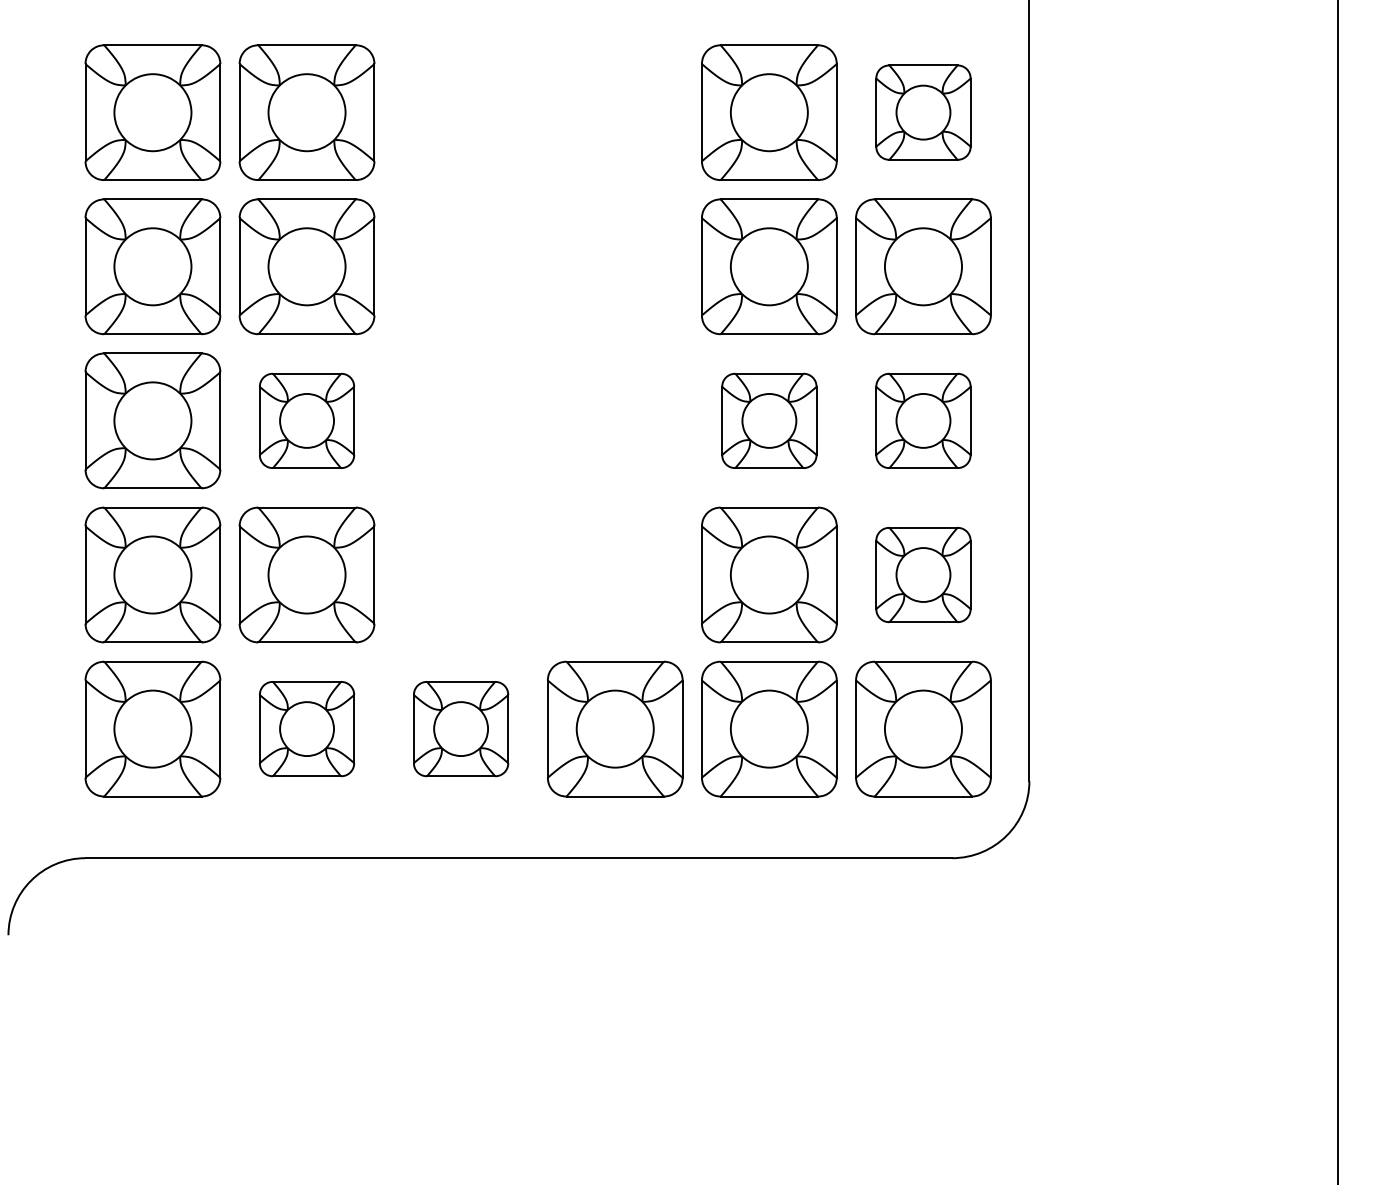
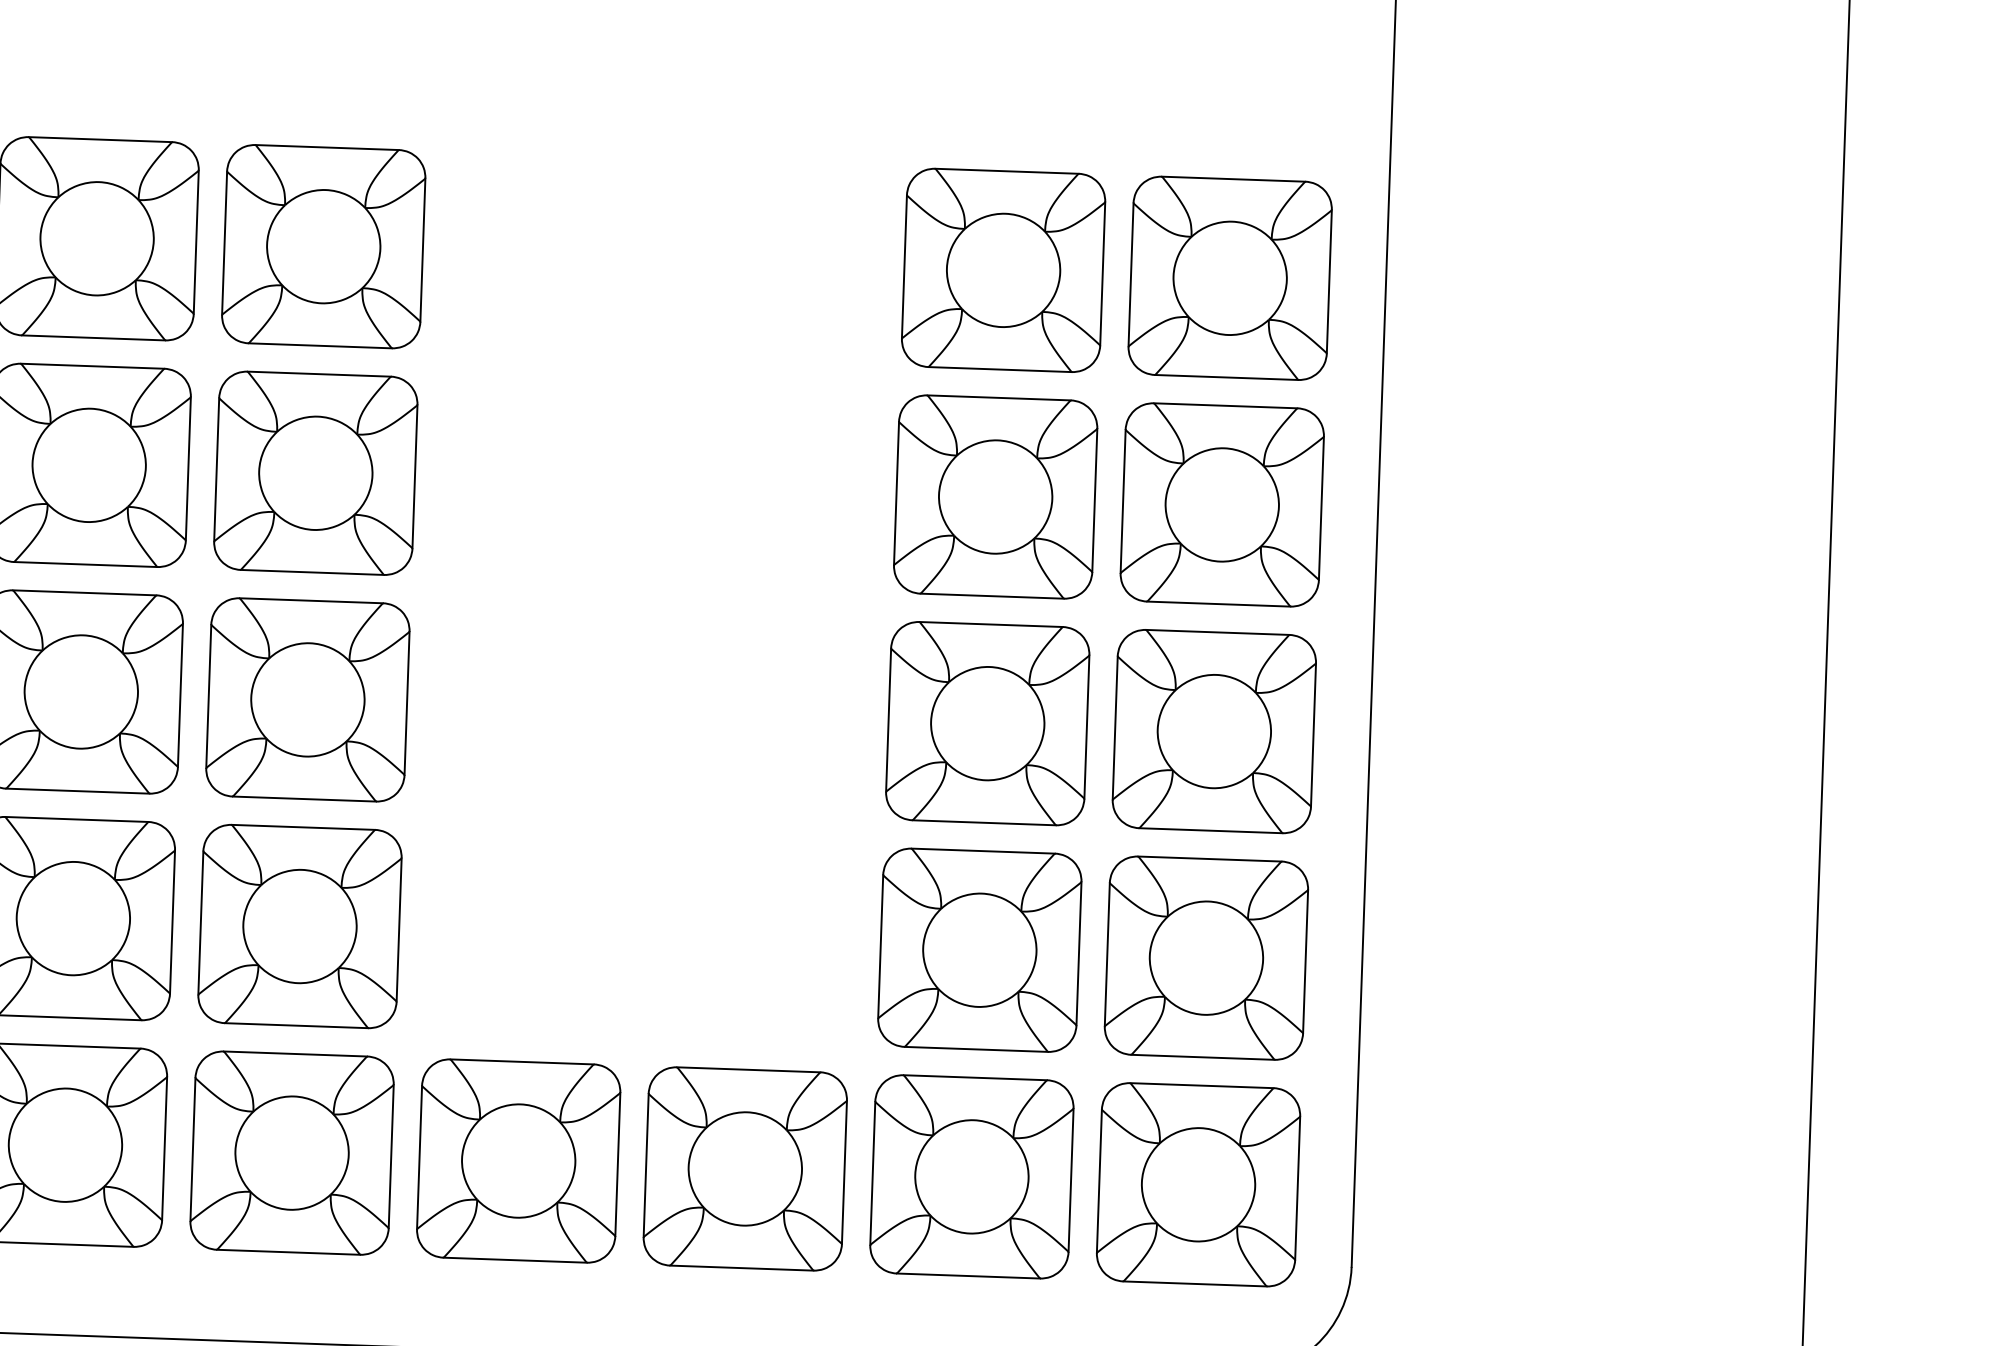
part: (923, 112) -> (1230, 278), size x1.43
part: (306, 420) -> (307, 699), size x1.43
part: (769, 420) -> (987, 723), size x1.43
part: (923, 420) -> (1214, 730), size x1.43
part: (923, 574) -> (1206, 957), size x1.43
part: (306, 728) -> (291, 1152), size x1.43
part: (460, 728) -> (517, 1160), size x1.43

